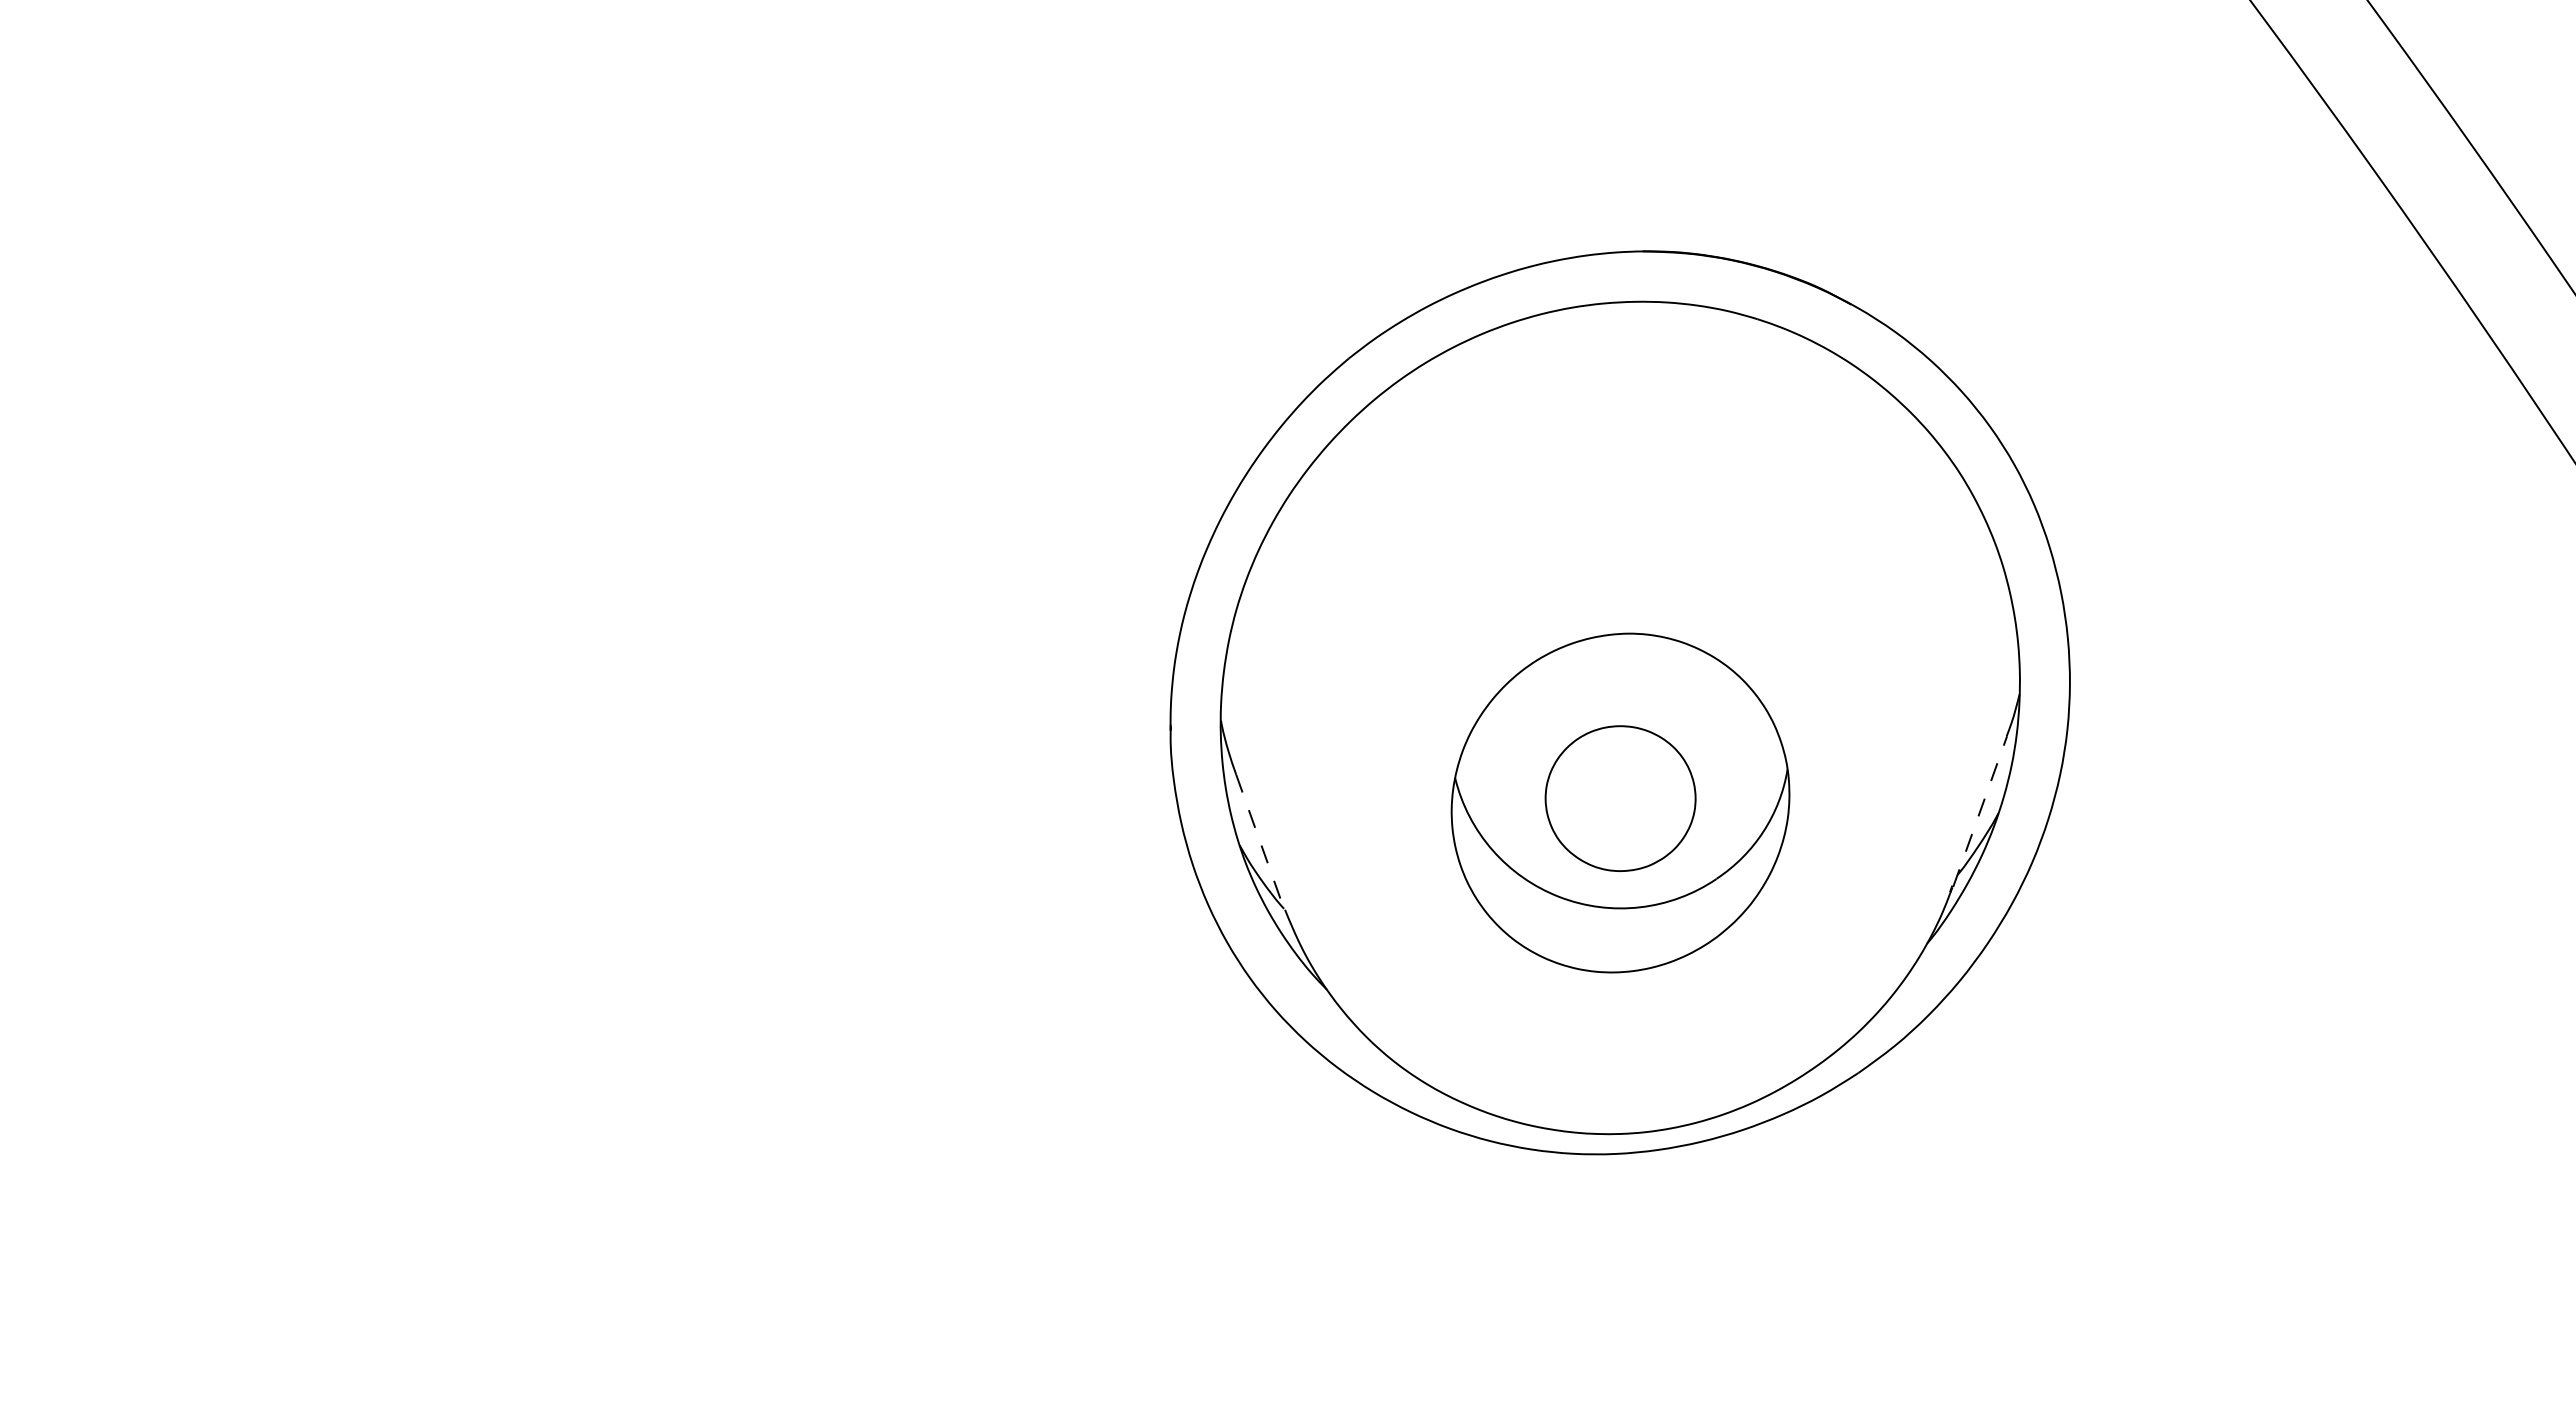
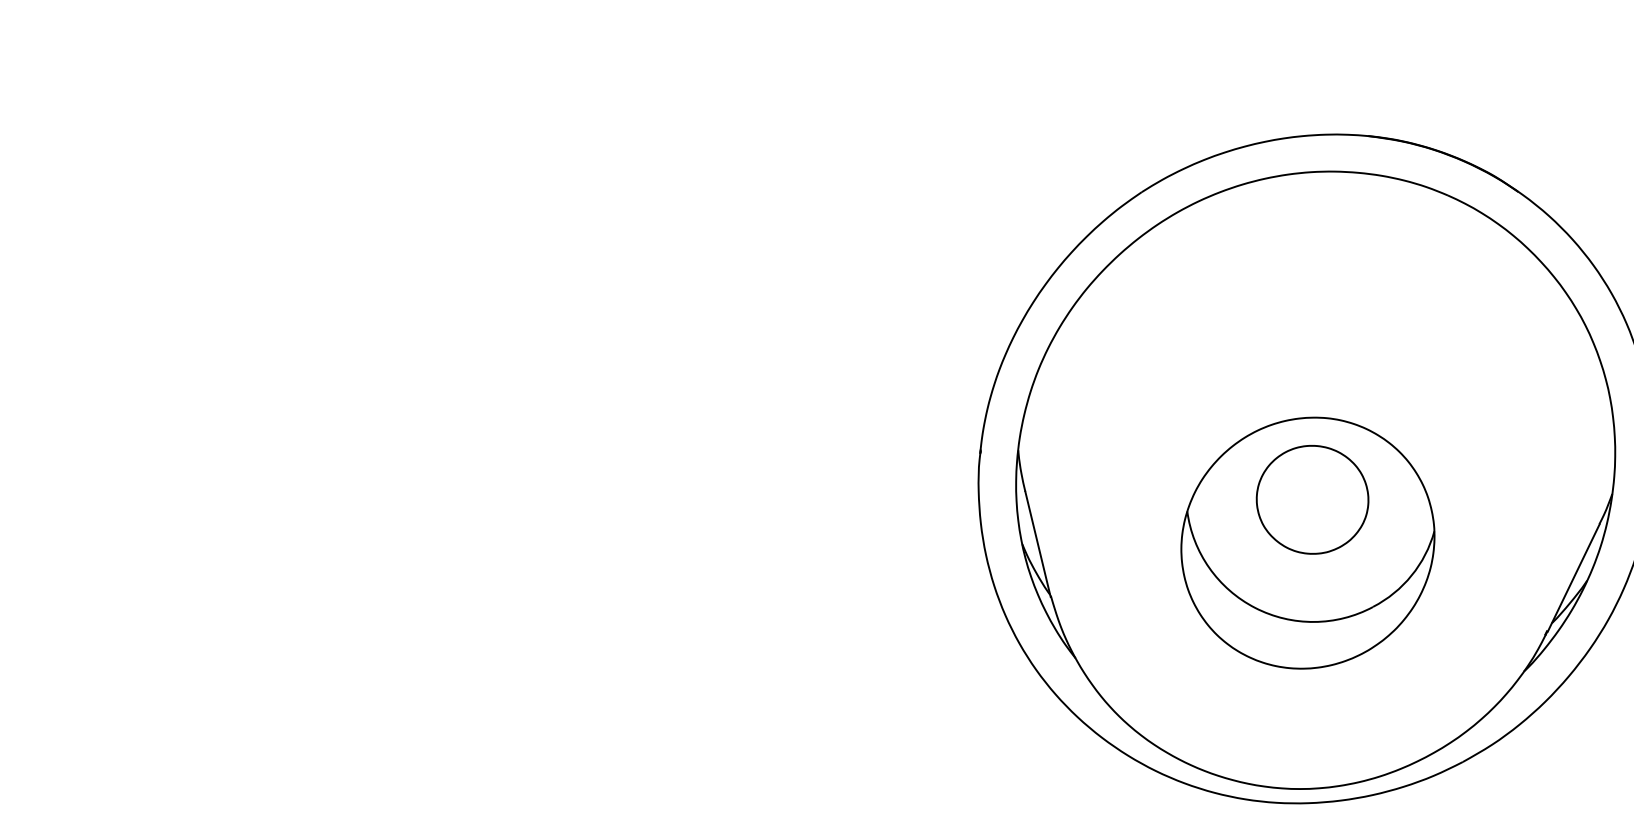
part: (1620, 798) -> (1312, 499), moved
line: (1980, 811) -> (1574, 577), dashed -> solid
line: (1260, 843) -> (1037, 544), dashed -> solid

